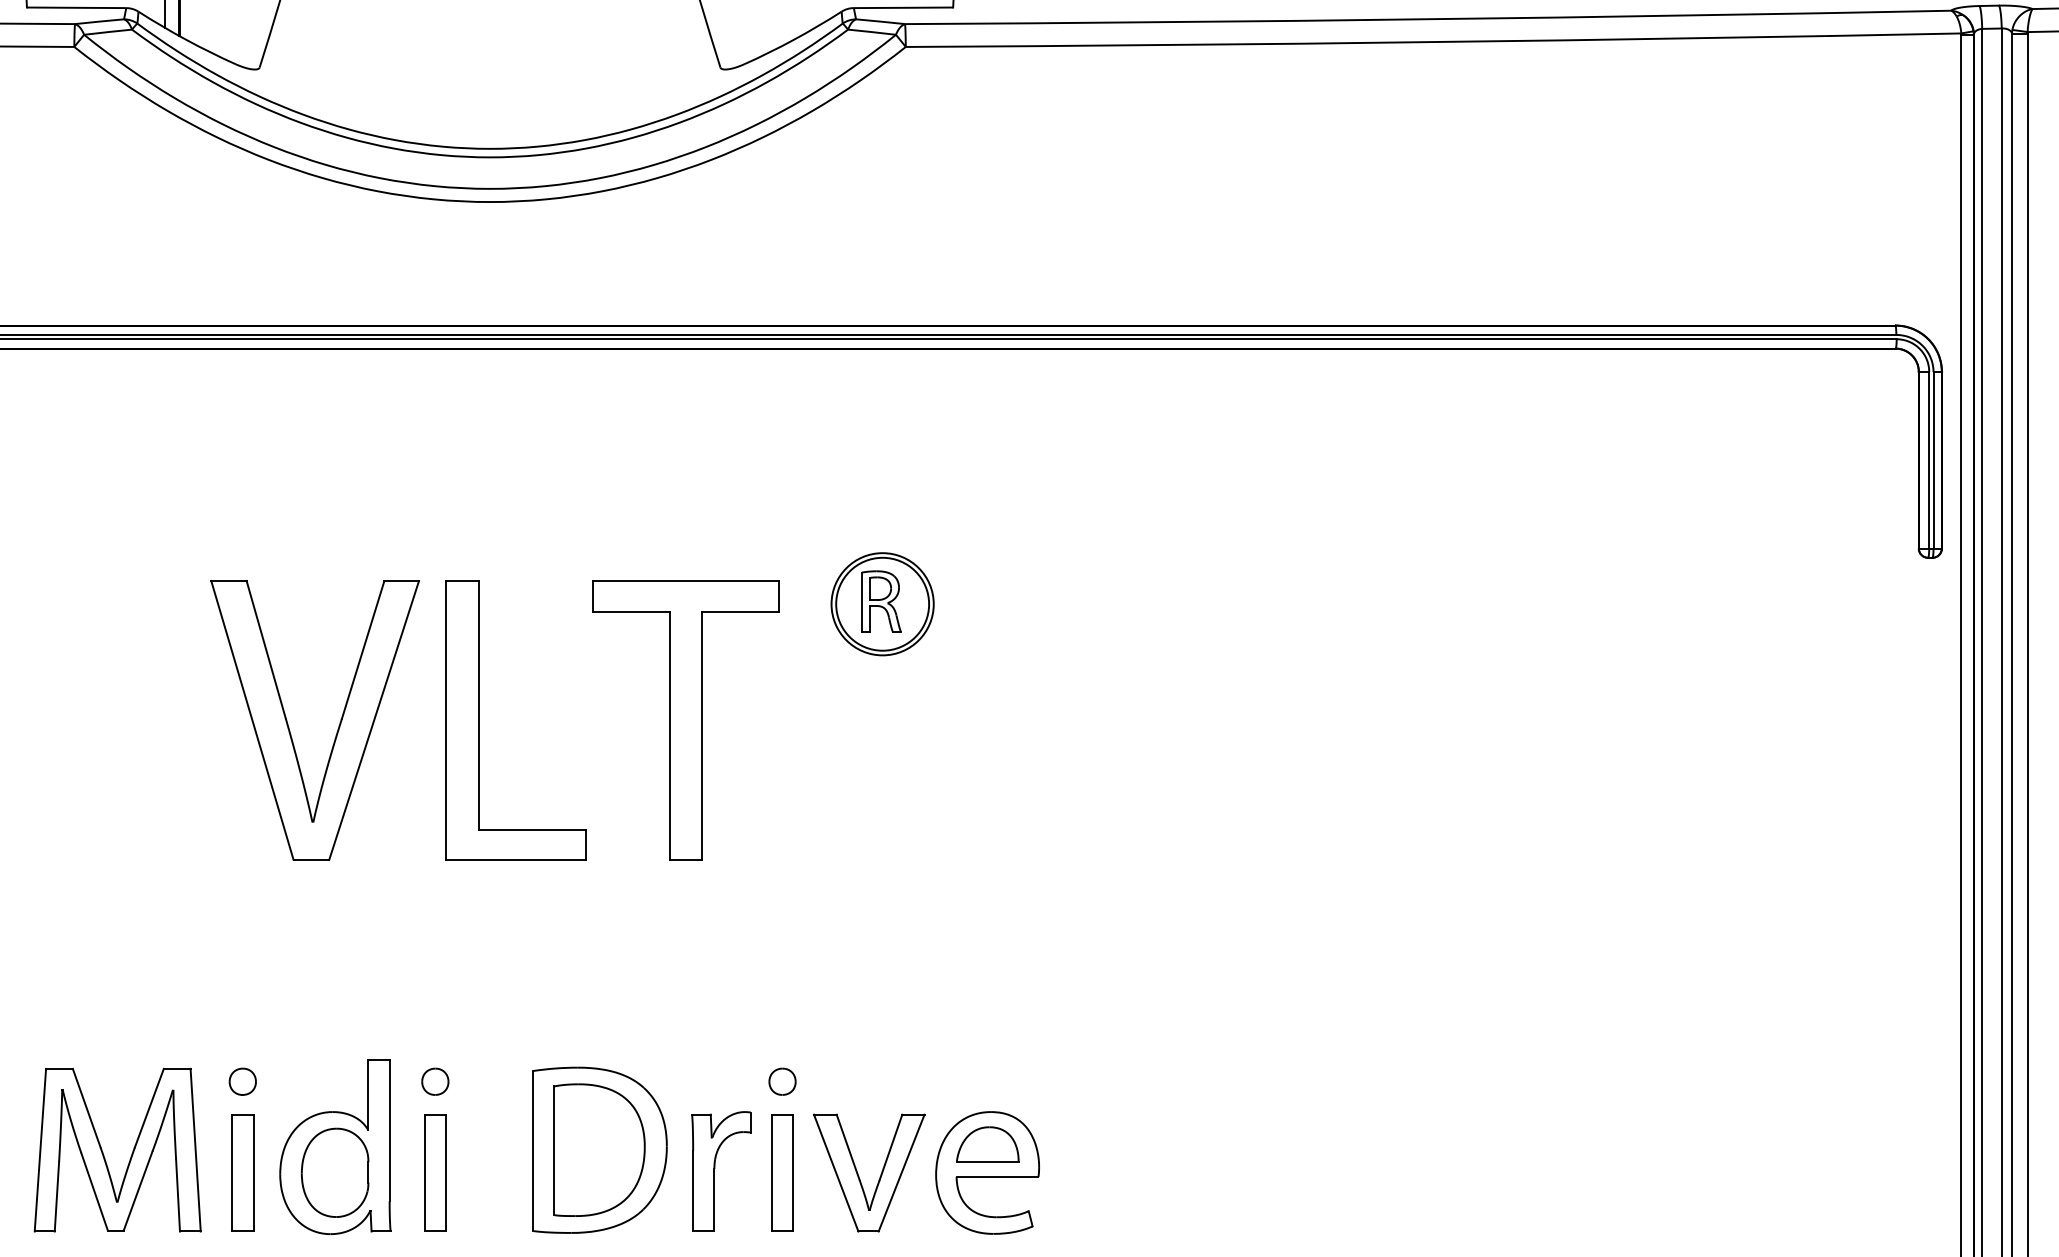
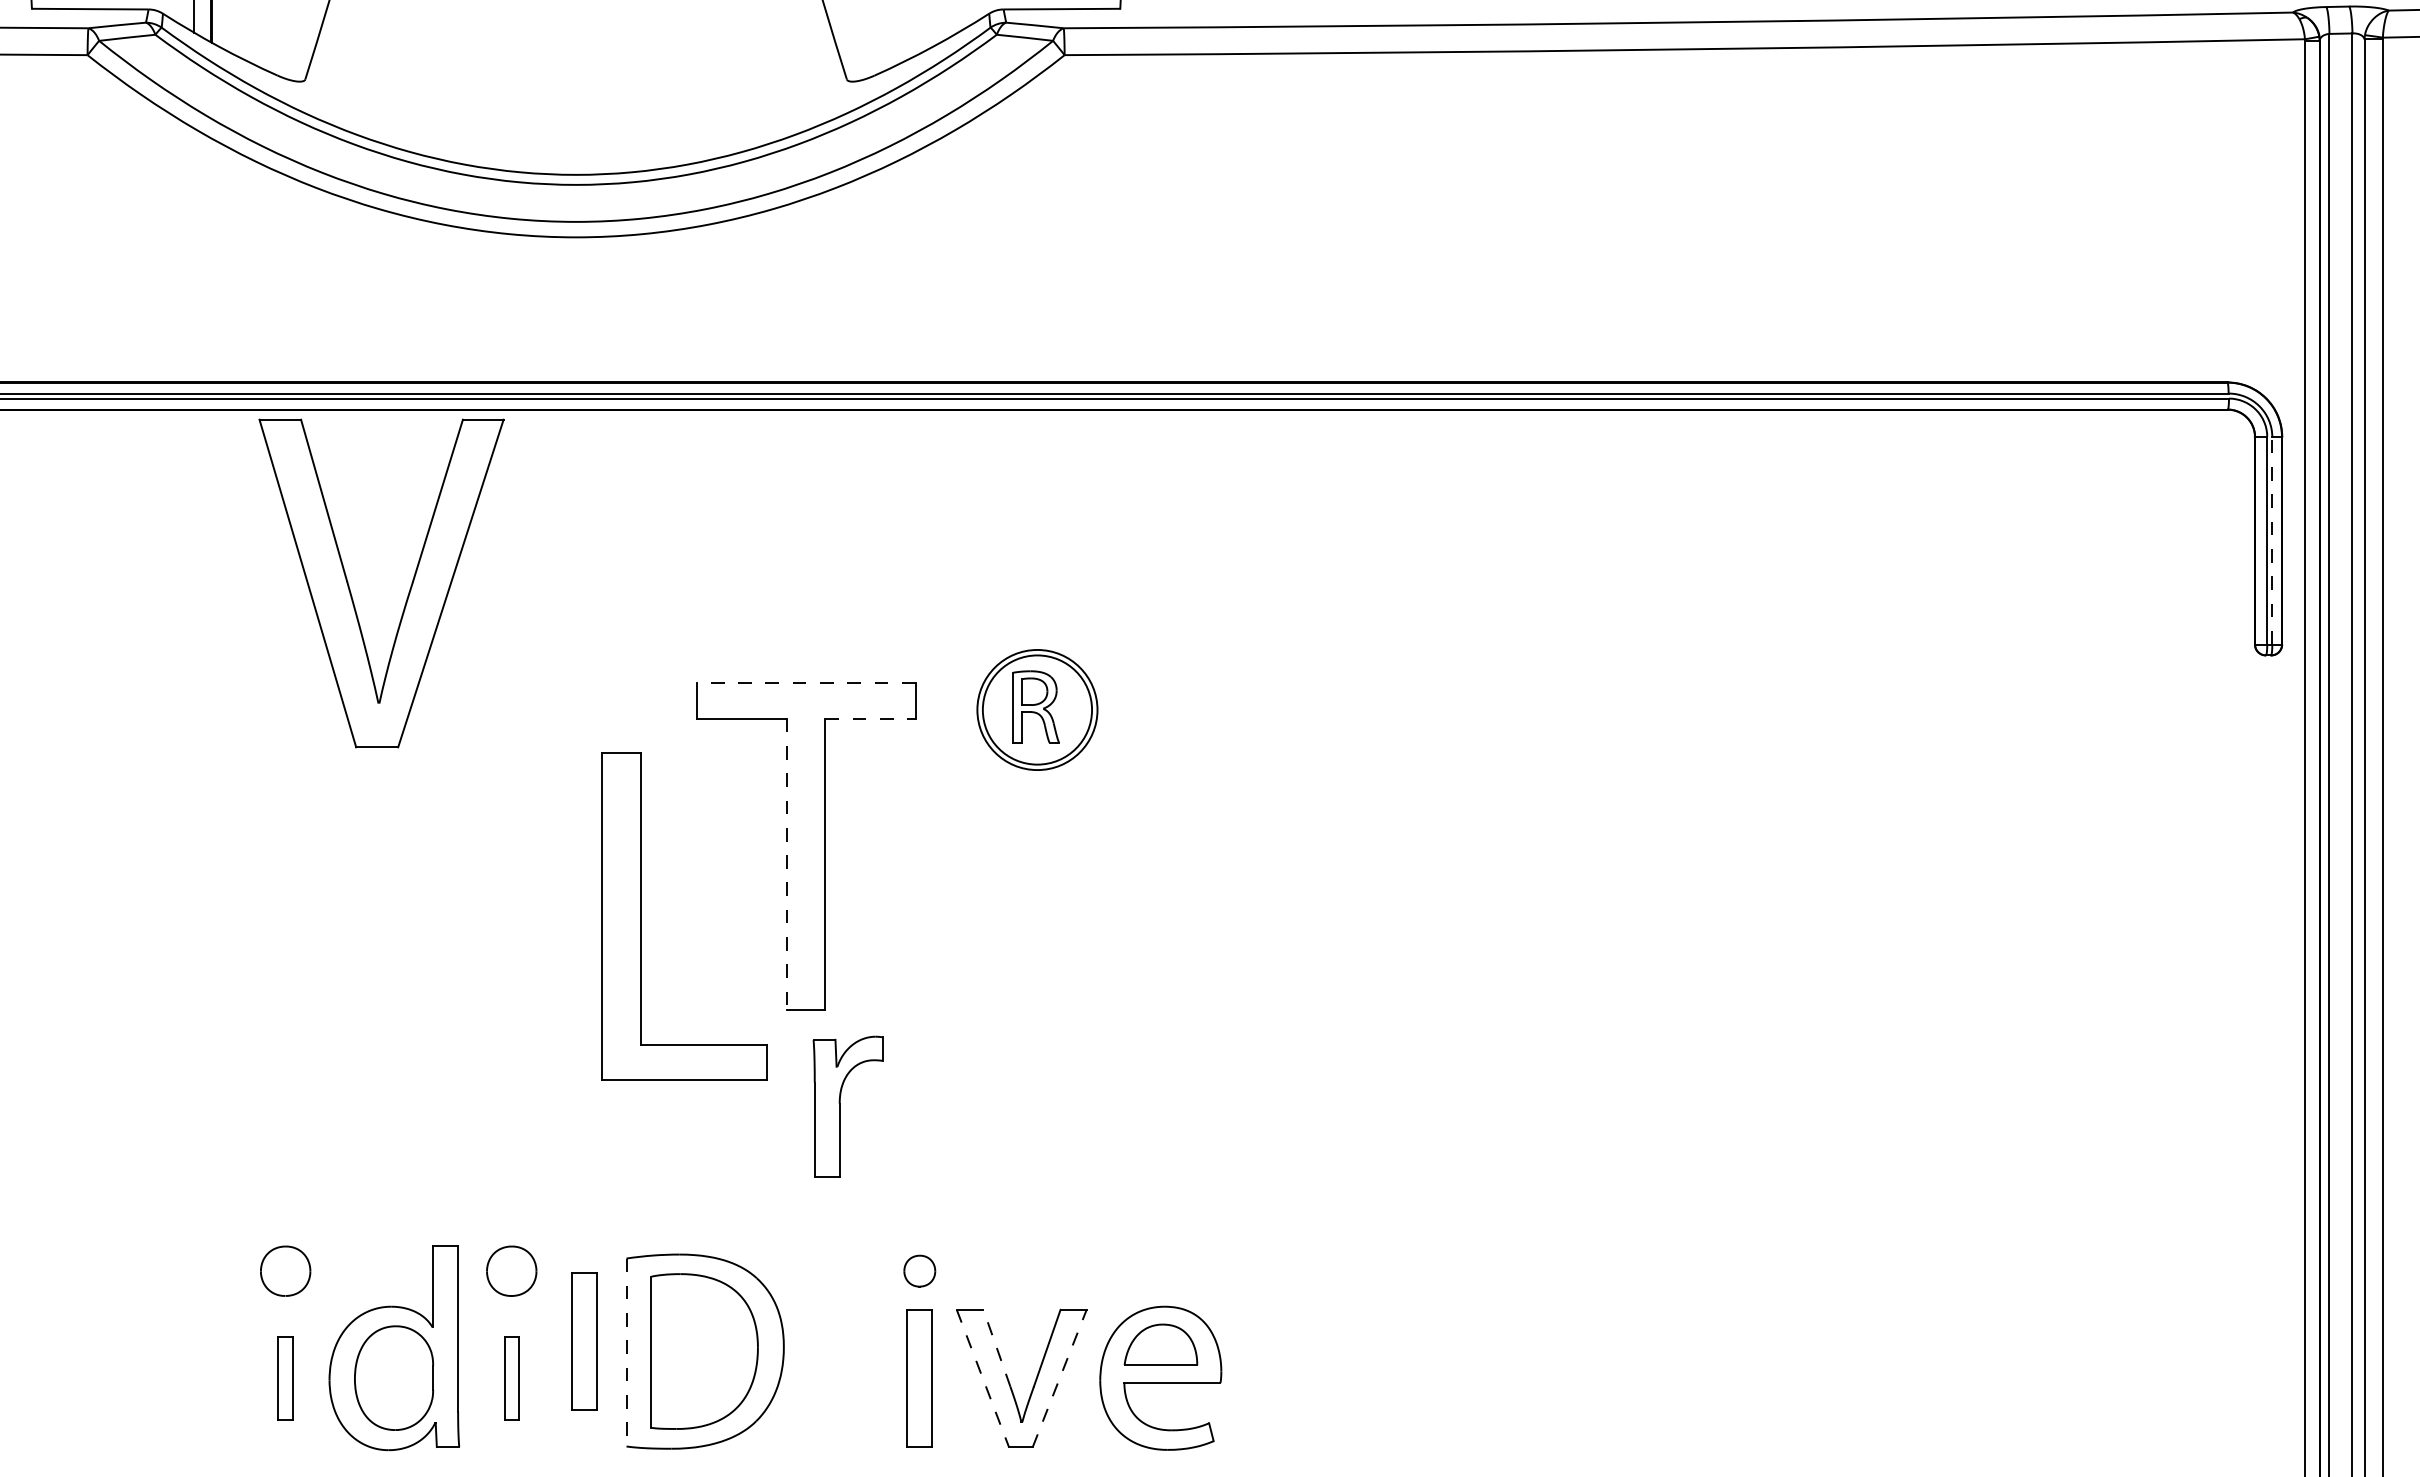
line: (1933, 460) -> (2272, 540), solid -> dashed
line: (685, 580) -> (805, 682), solid -> dashed
line: (741, 611) -> (871, 718), solid -> dashed
part: (479, 720) -> (641, 916), moved
part: (338, 728) -> (408, 592), moved
line: (669, 735) -> (786, 864), solid -> dashed
part: (242, 1081) -> (285, 1270), size x1.6
part: (435, 1081) -> (511, 1270), size x1.6
part: (497, 1141) -> (584, 1341), added
line: (847, 1147) -> (996, 1348), solid -> dashed
line: (532, 1151) -> (626, 1352), solid -> dashed
part: (104, 1154) -> (122, 1356), removed
part: (715, 1171) -> (840, 1106), moved
part: (242, 1173) -> (285, 1378), size x0.6
part: (435, 1173) -> (511, 1378), size x0.6
line: (836, 1173) -> (983, 1378), solid -> dashed
line: (901, 1173) -> (1059, 1378), solid -> dashed

